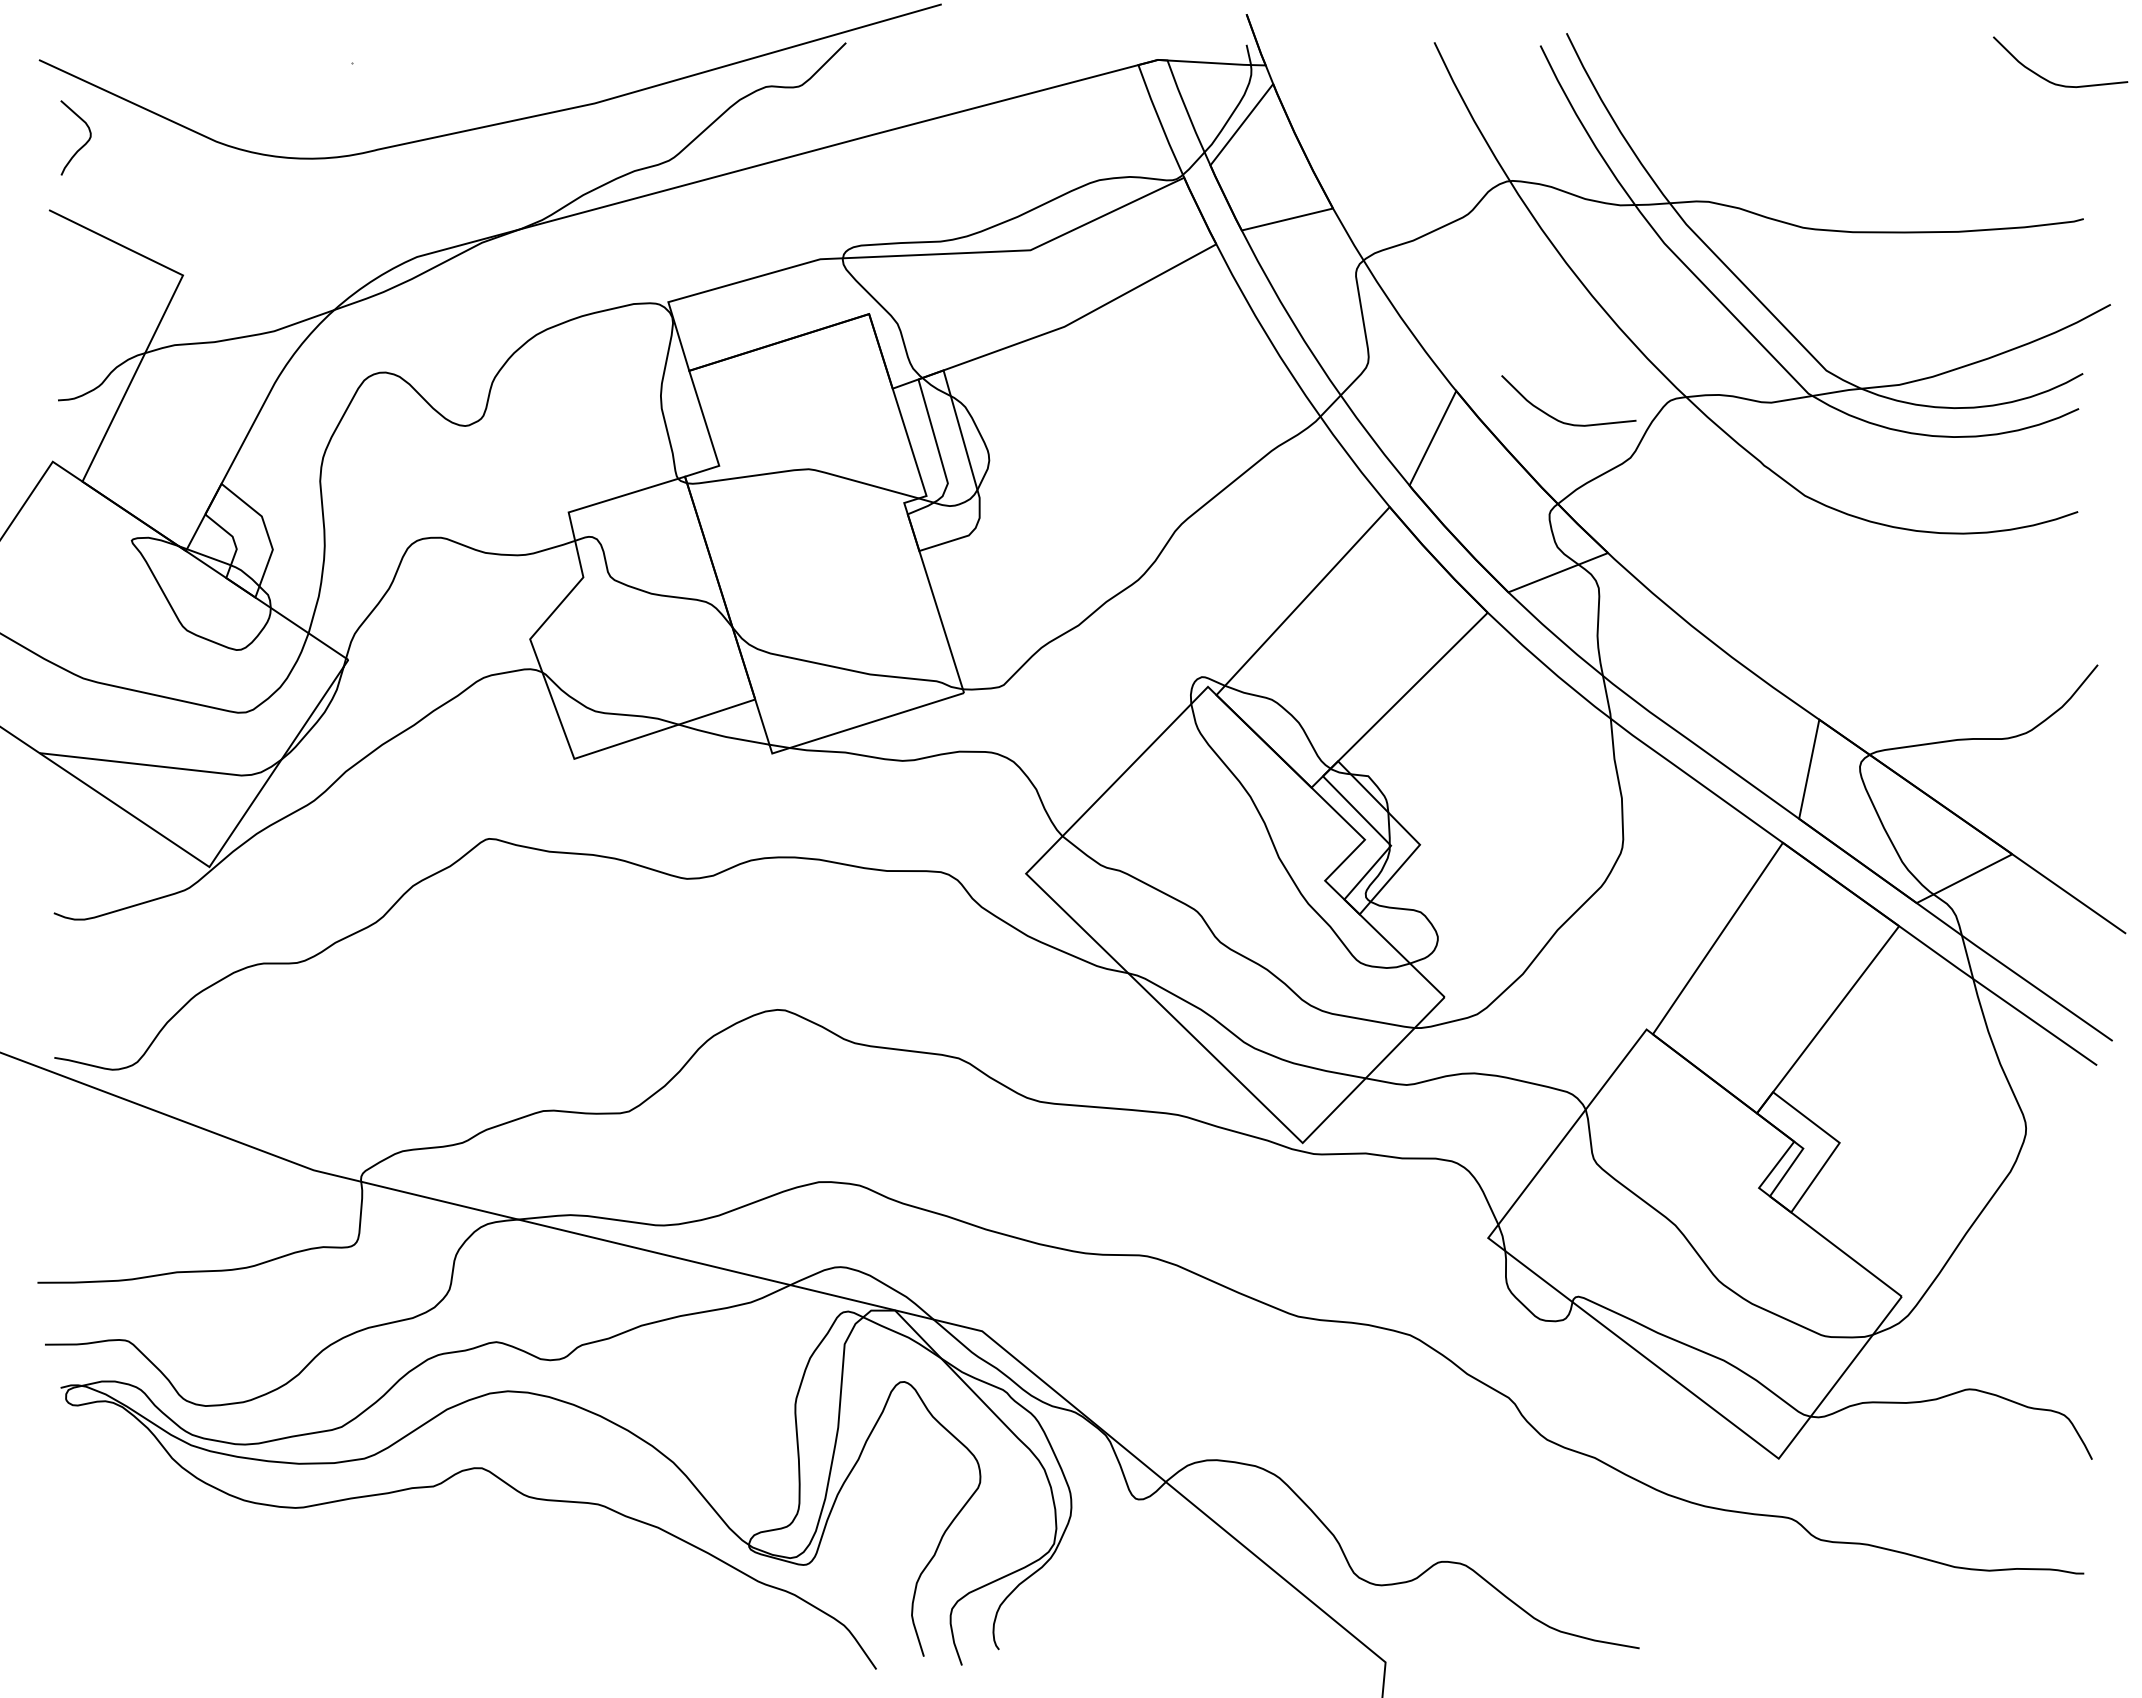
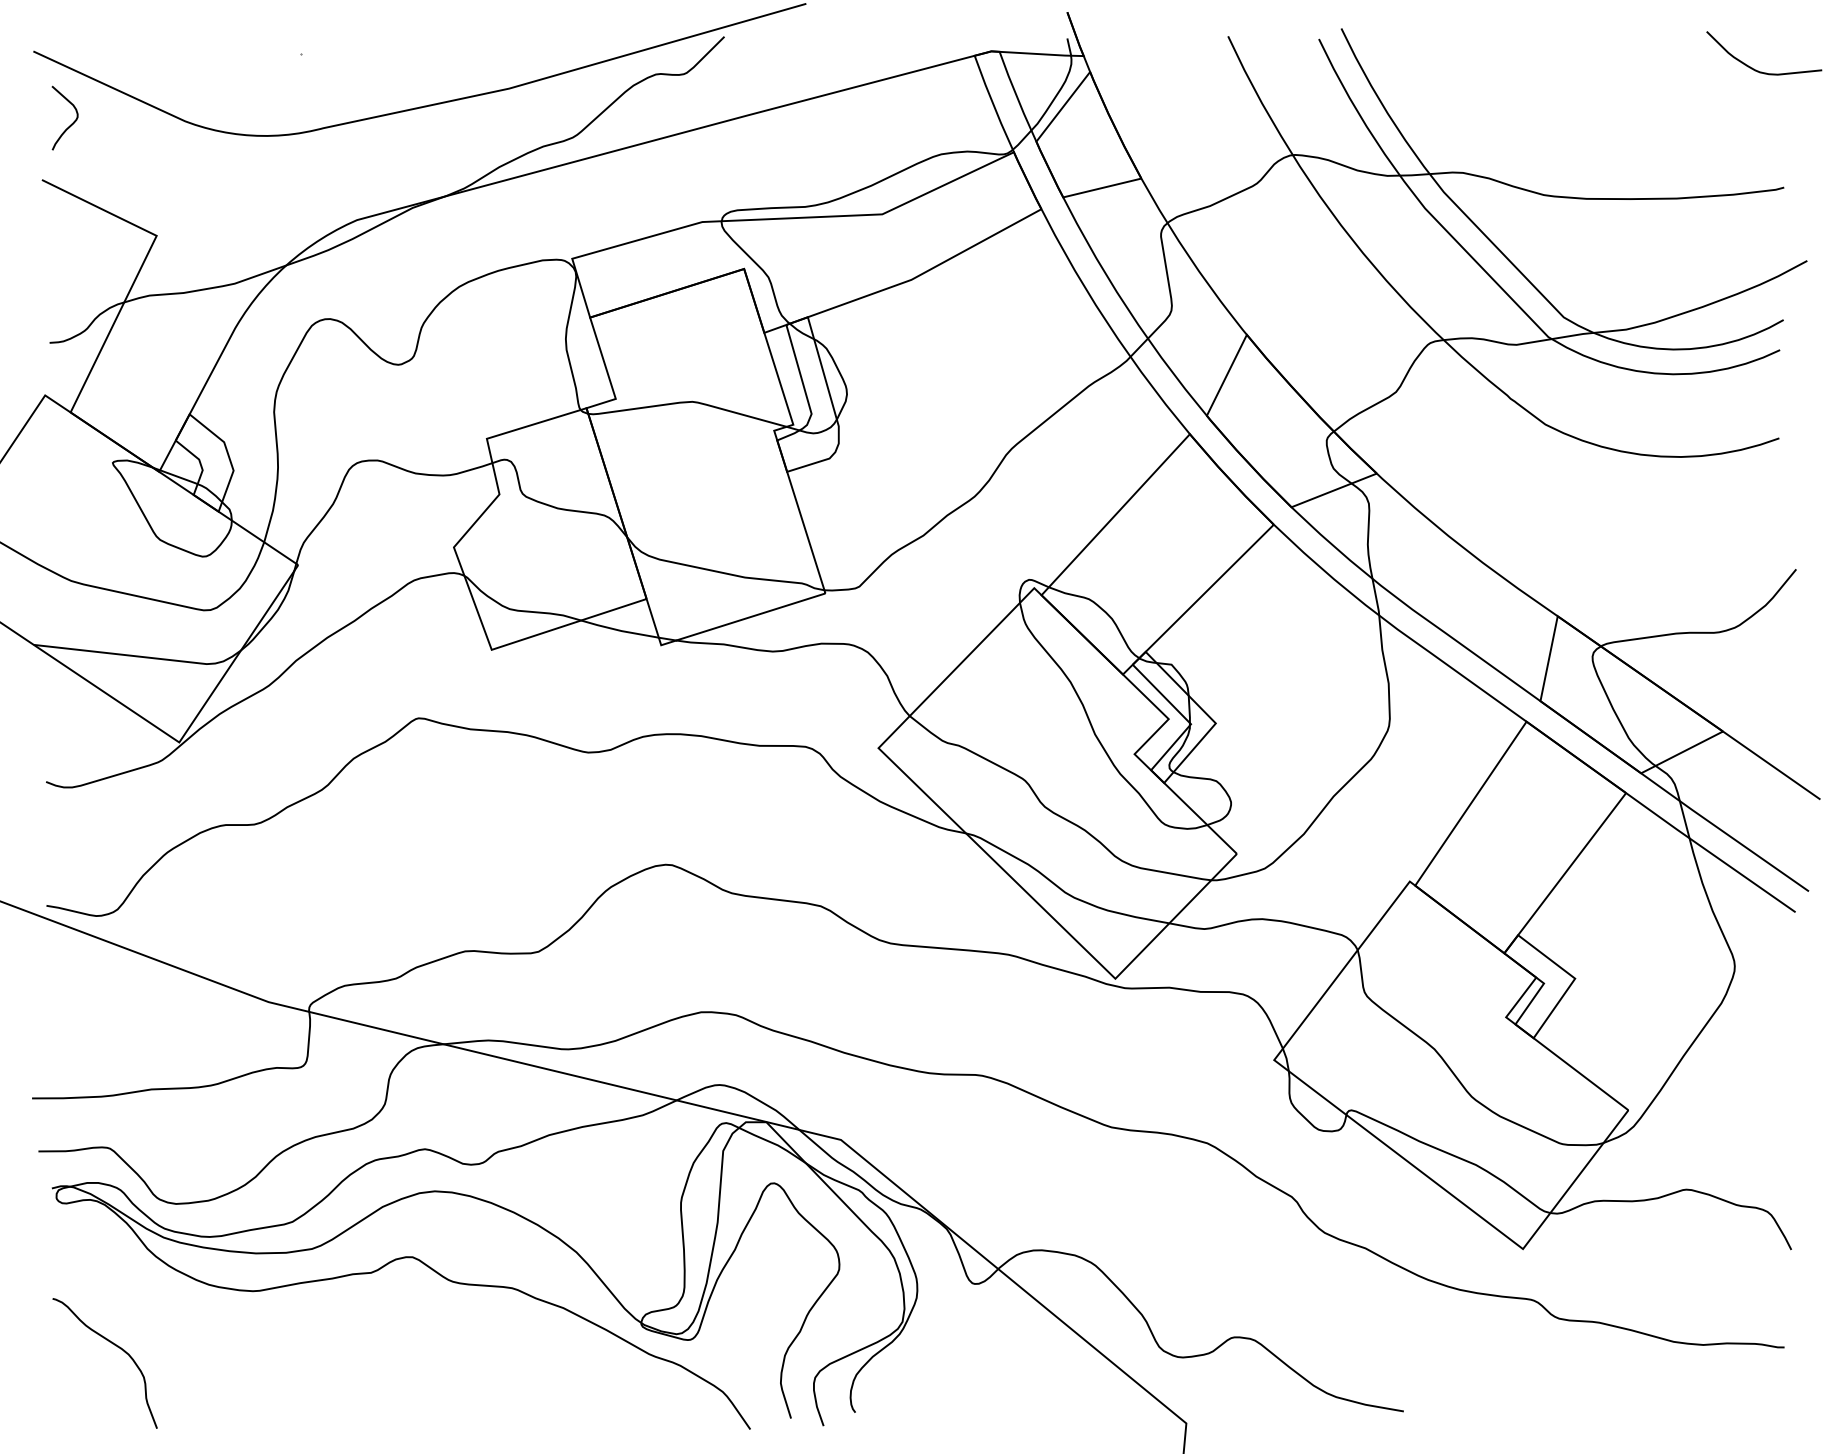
curve: (1559, 419) -> (1335, 359), removed
curve: (133, 1571) -> (114, 1345), added

